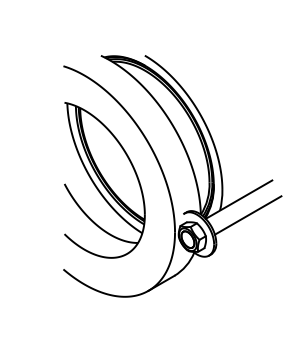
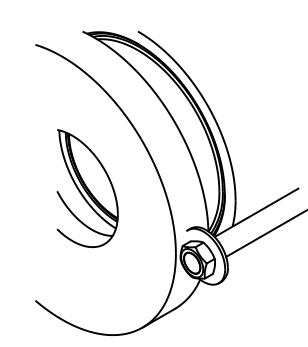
part: (104, 180) -> (87, 188), size x0.6

